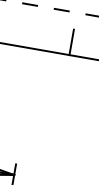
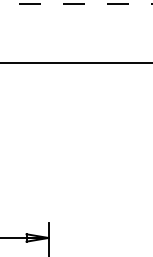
line: (71, 42) -> (94, 45), removed

